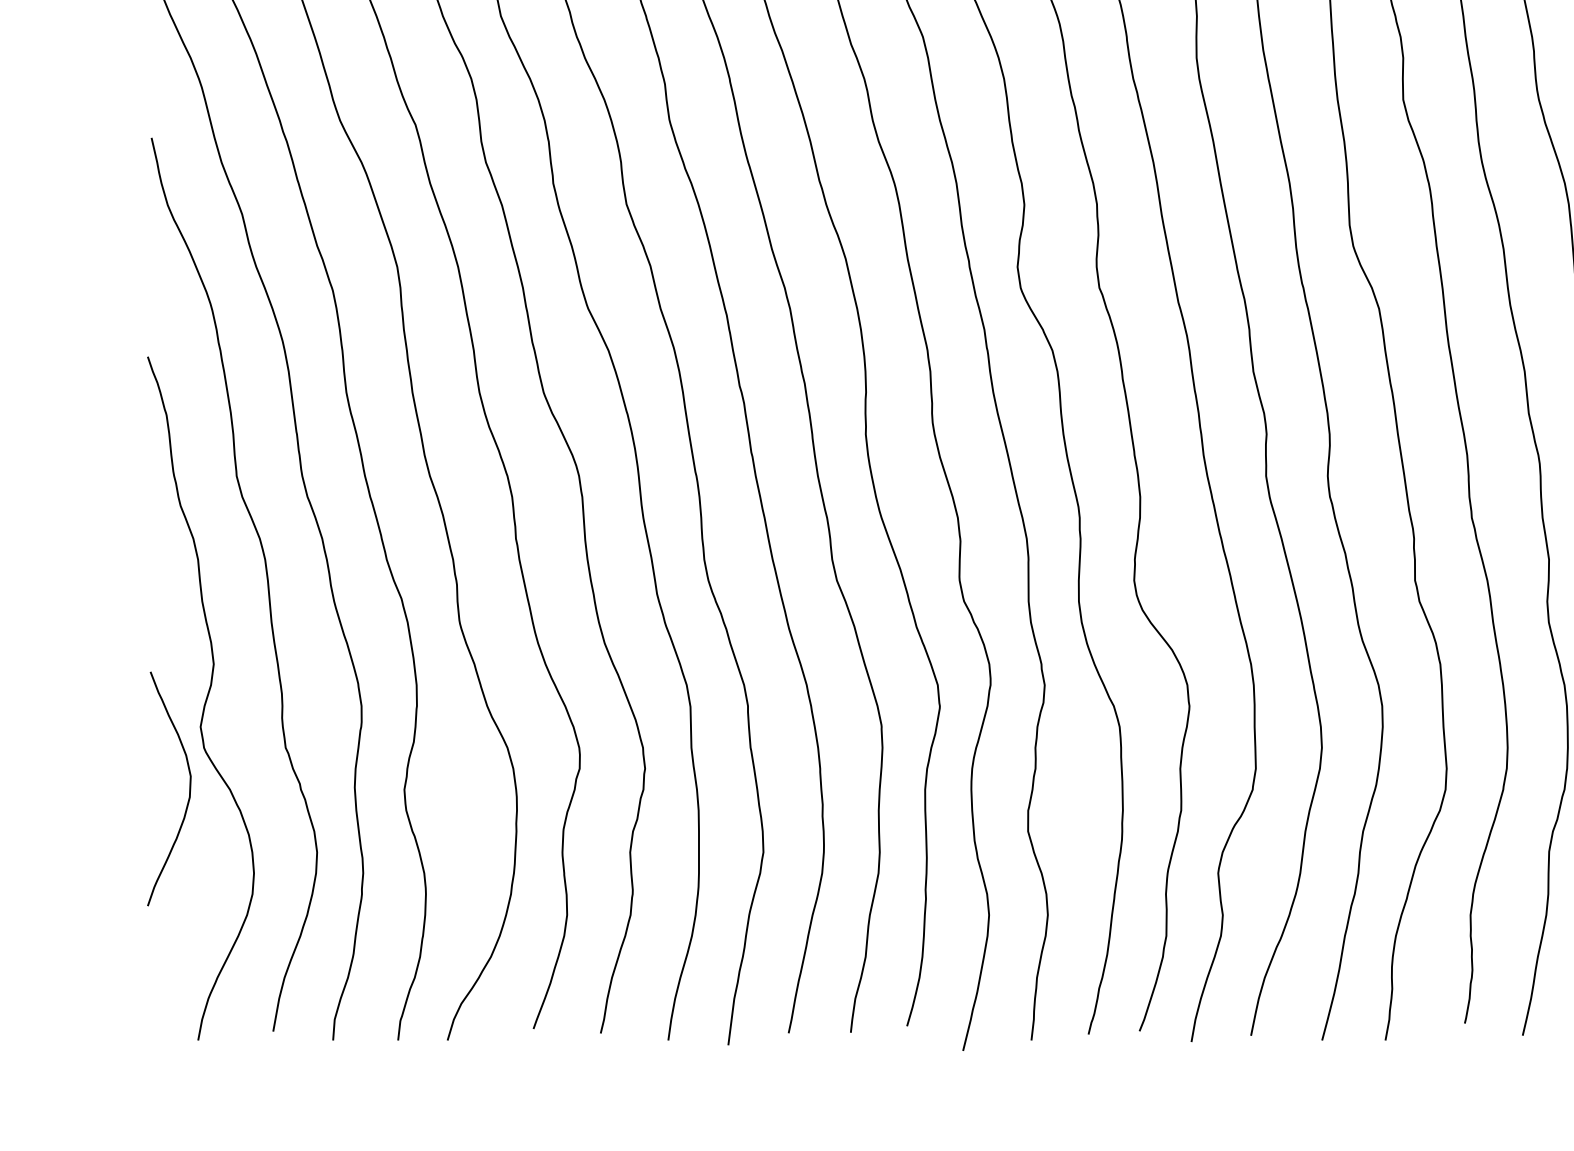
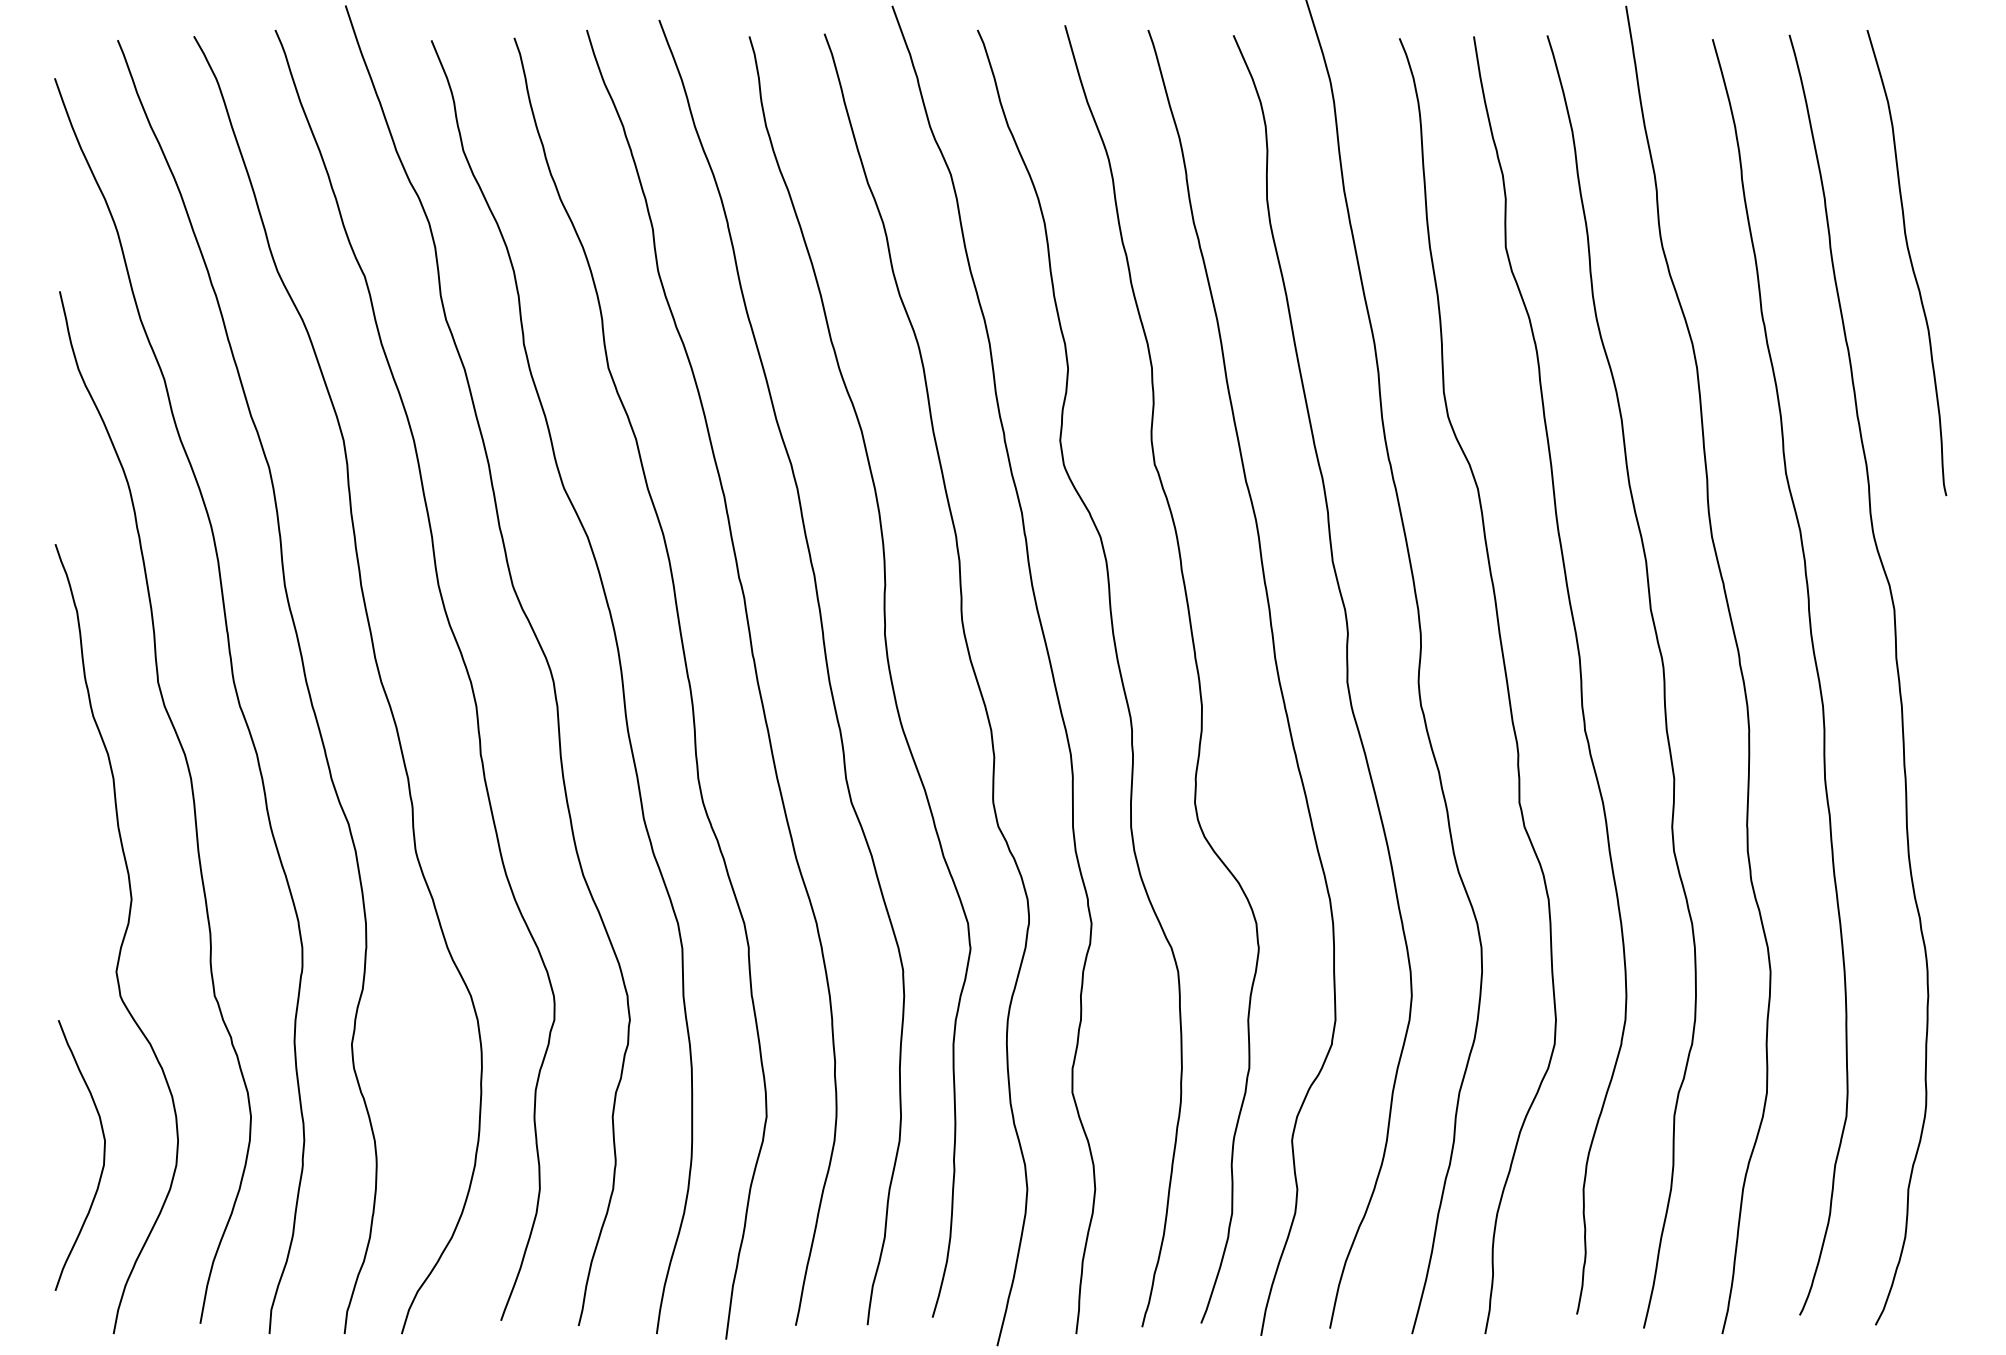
curve: (189, 788) -> (103, 1155), moved

